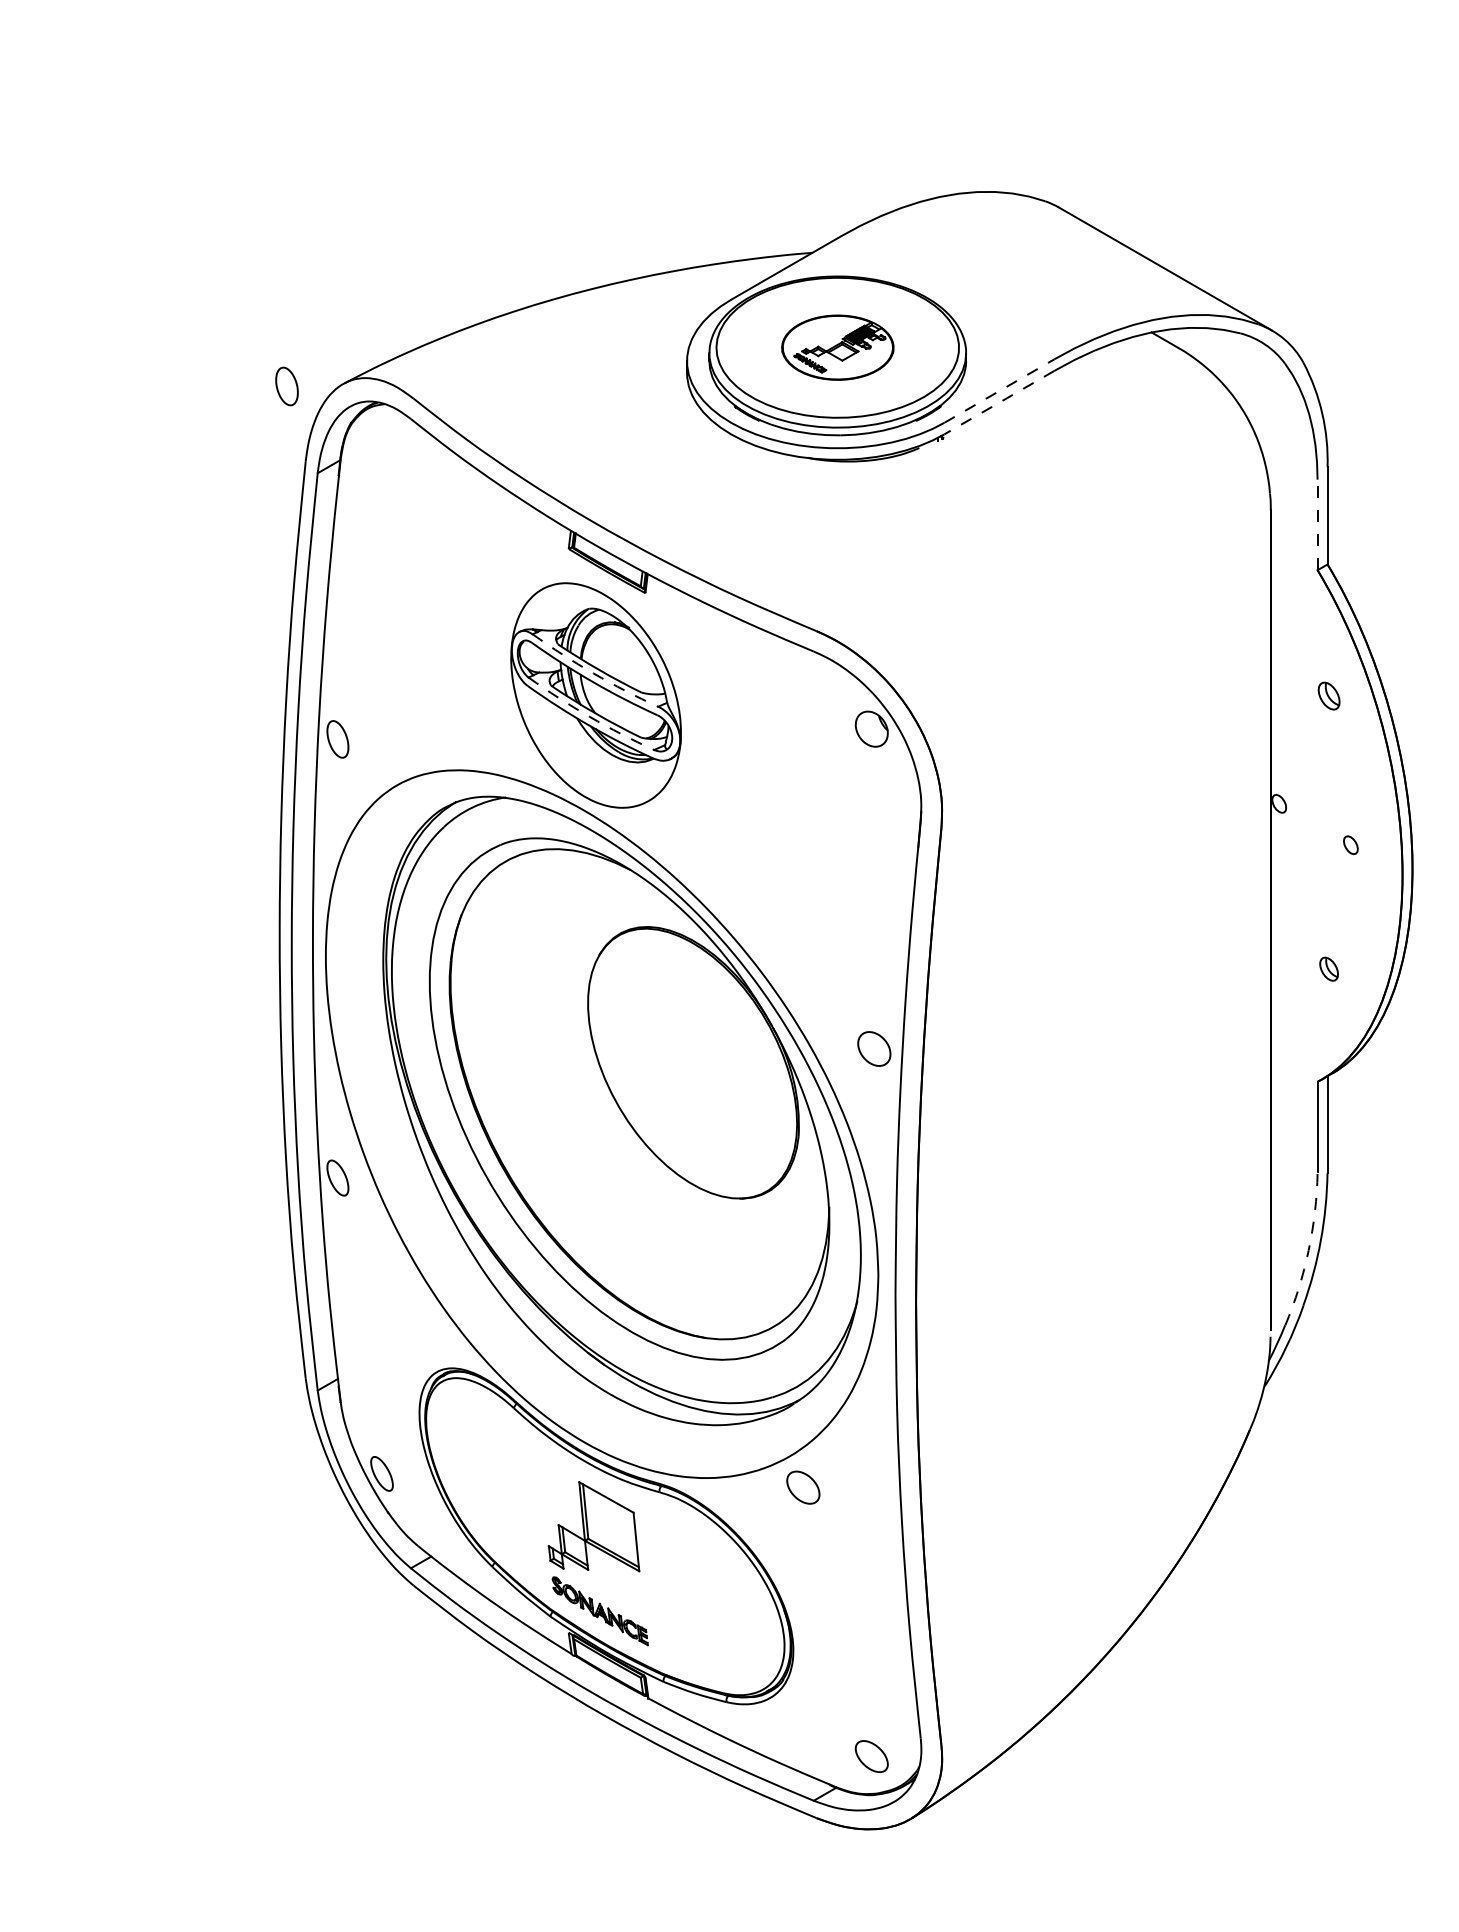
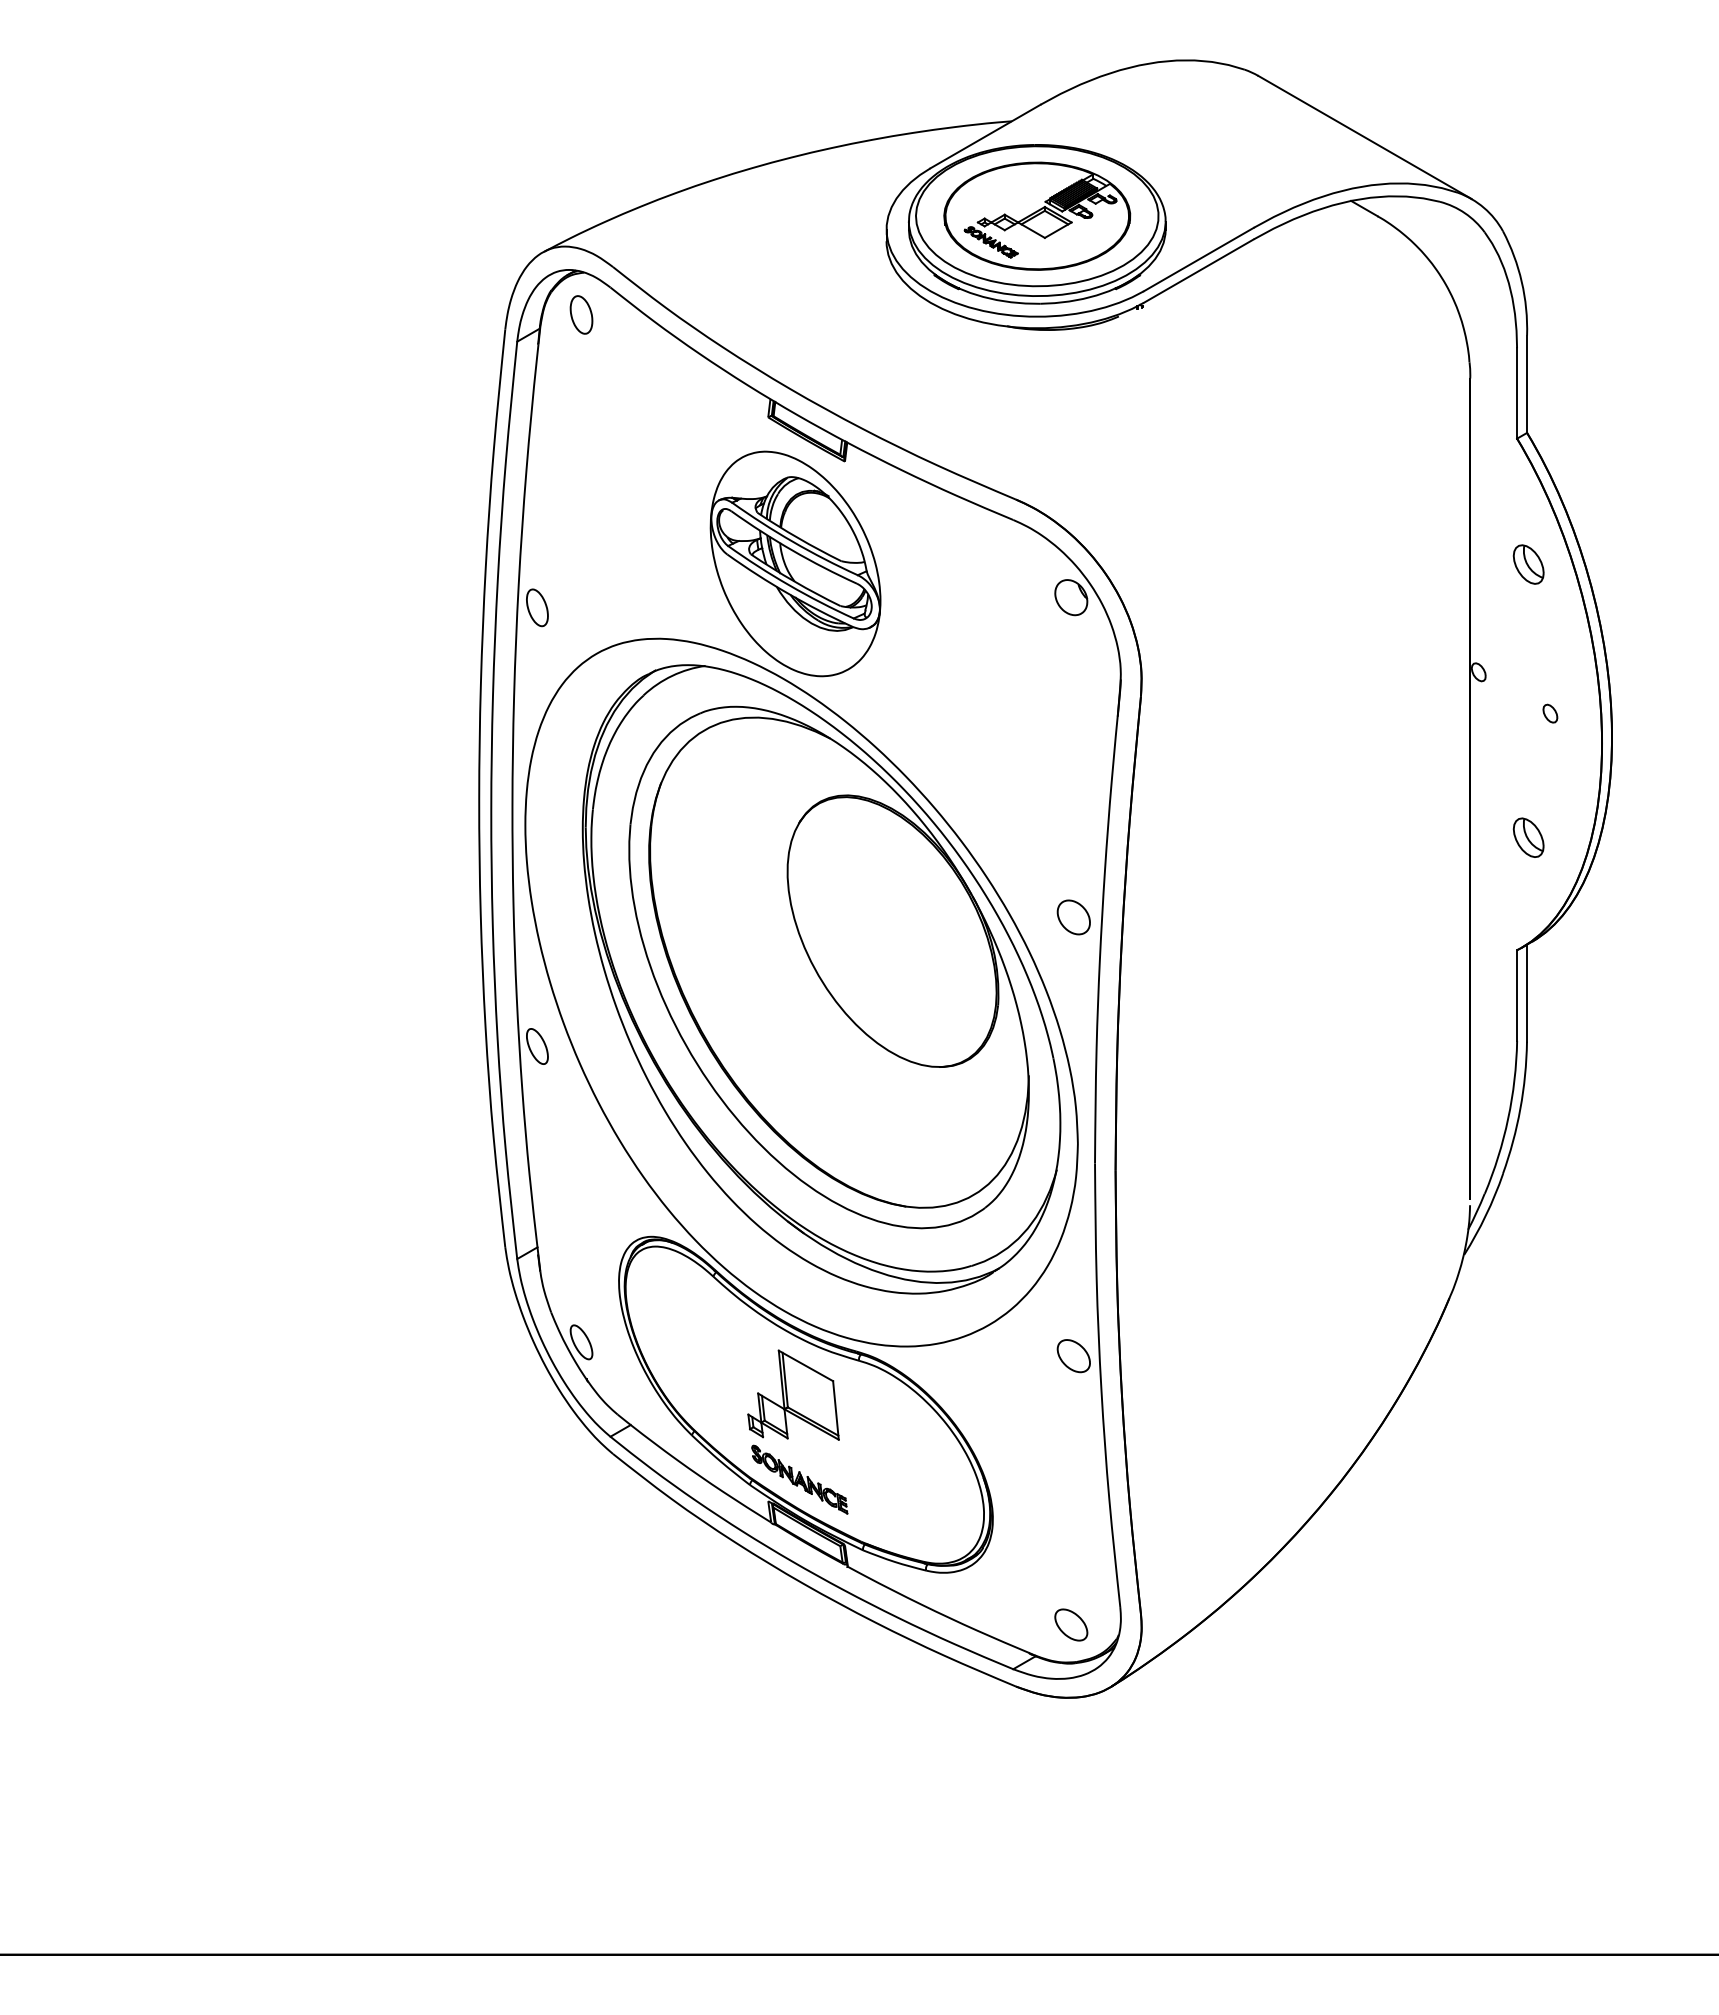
part: (837, 347) -> (1037, 215), size x1.67
part: (286, 386) -> (581, 314), moved
line: (999, 391) -> (1199, 259), dashed -> solid
line: (998, 403) -> (1198, 271), dashed -> solid
line: (1317, 524) -> (1517, 392), dashed -> solid
arc: (593, 673) -> (793, 541), dashed -> solid
part: (1328, 696) -> (1528, 564), size x1.43
arc: (589, 717) -> (789, 585), dashed -> solid
part: (1328, 969) -> (1528, 837), size x1.67
arc: (1308, 1250) -> (1508, 1118), dashed -> solid
part: (802, 1488) -> (1073, 1356), moved

